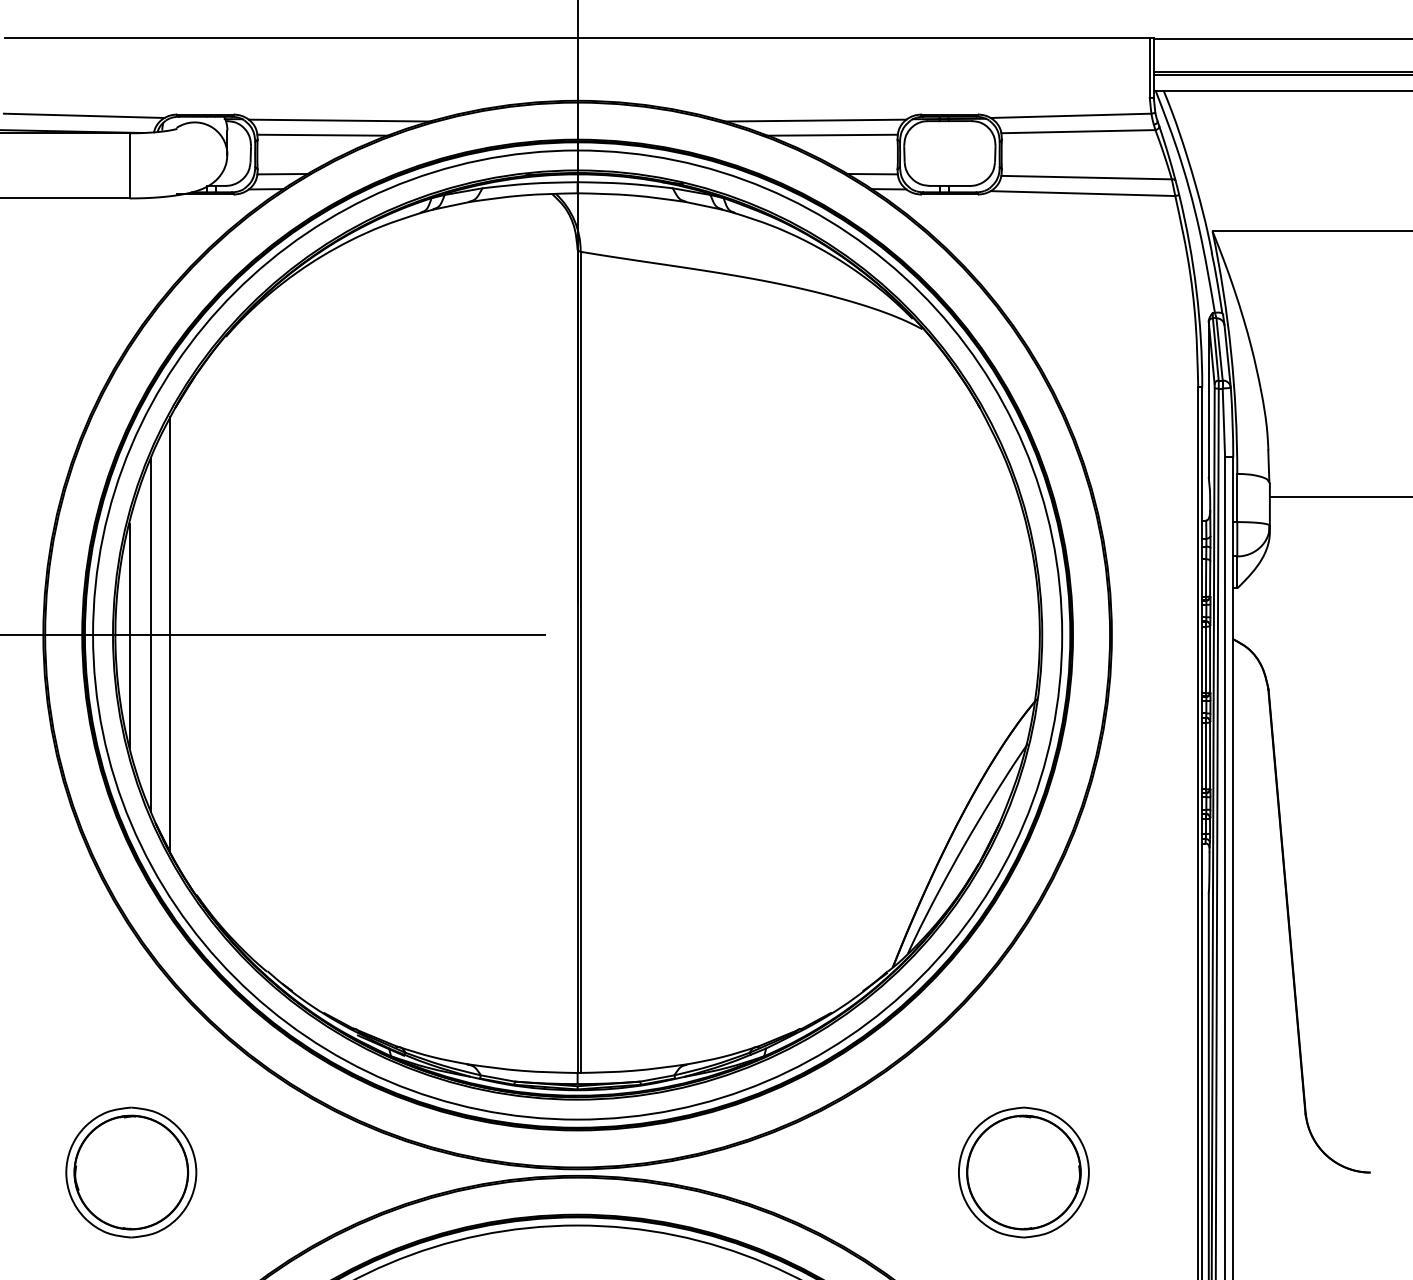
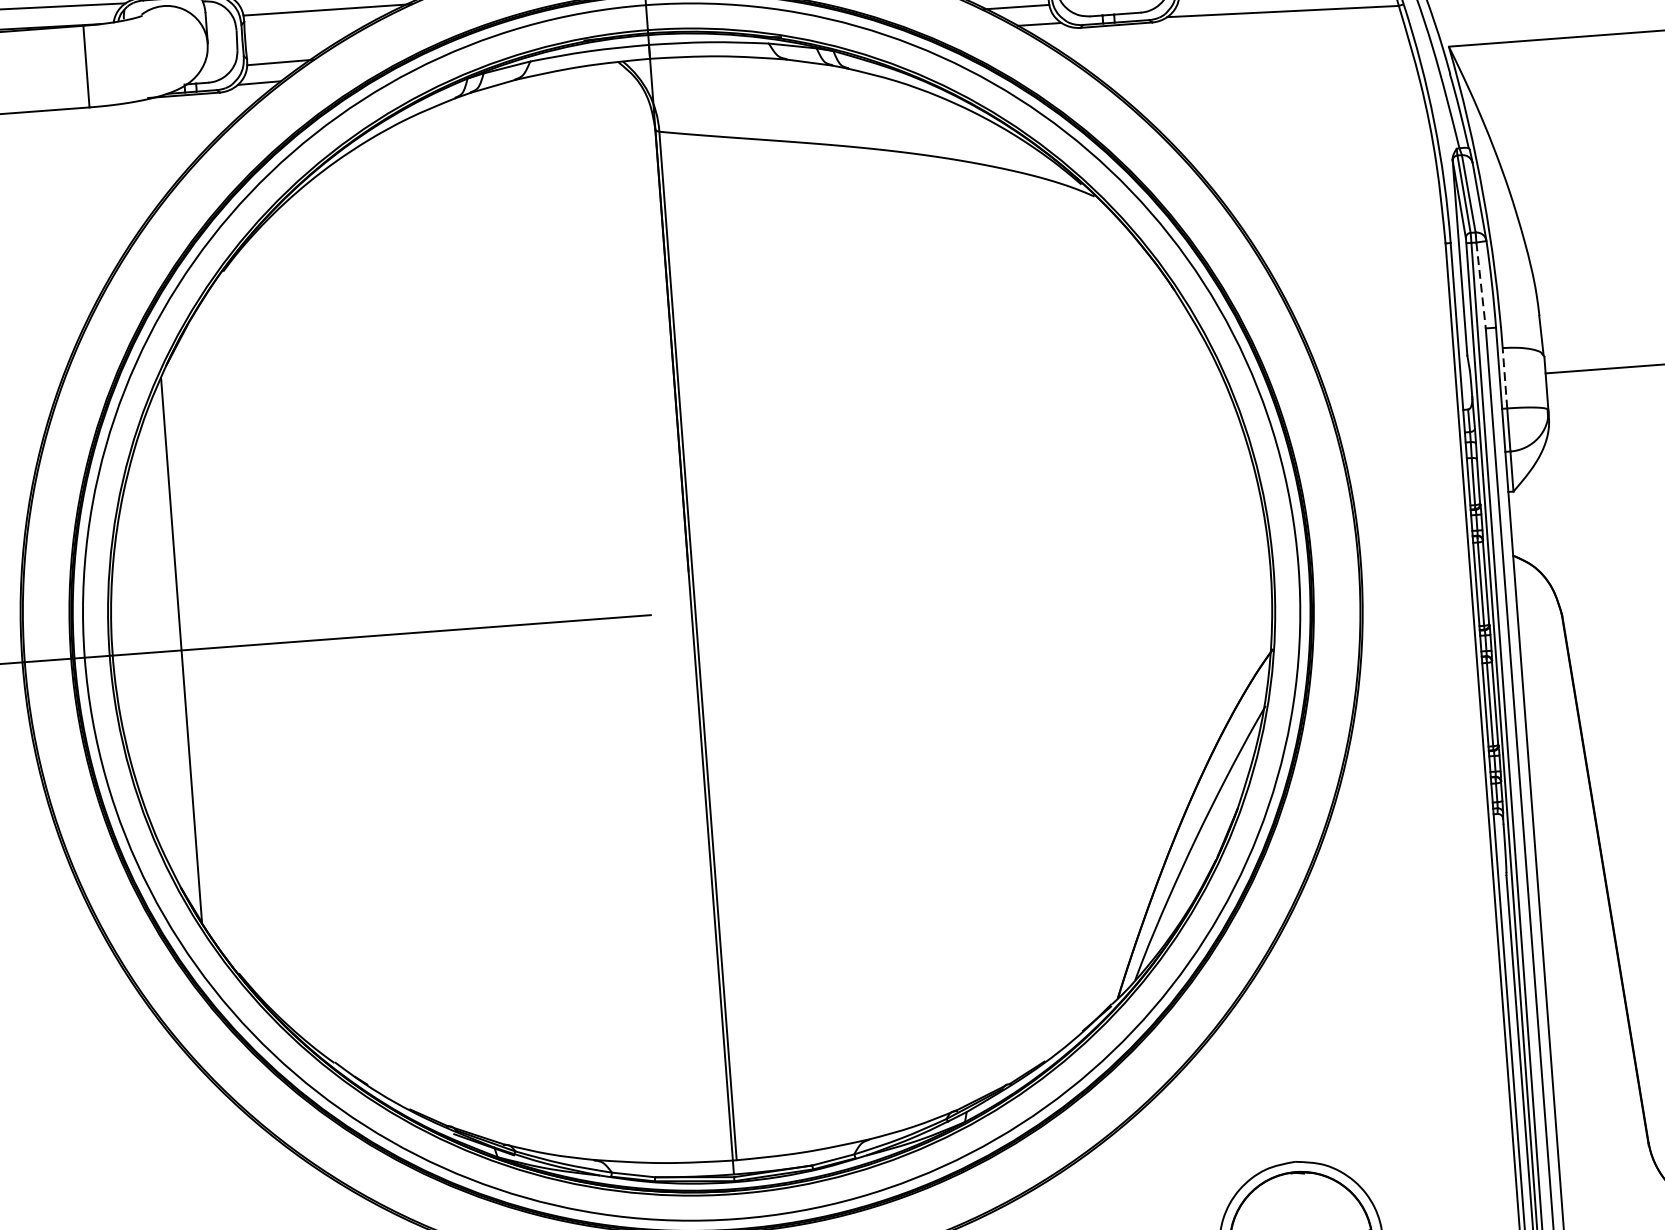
line: (1223, 423) -> (1480, 286), solid -> dashed
line: (1237, 497) -> (1505, 377), solid -> dashed
line: (151, 634) -> (157, 651), removed
line: (129, 635) -> (130, 654), removed

